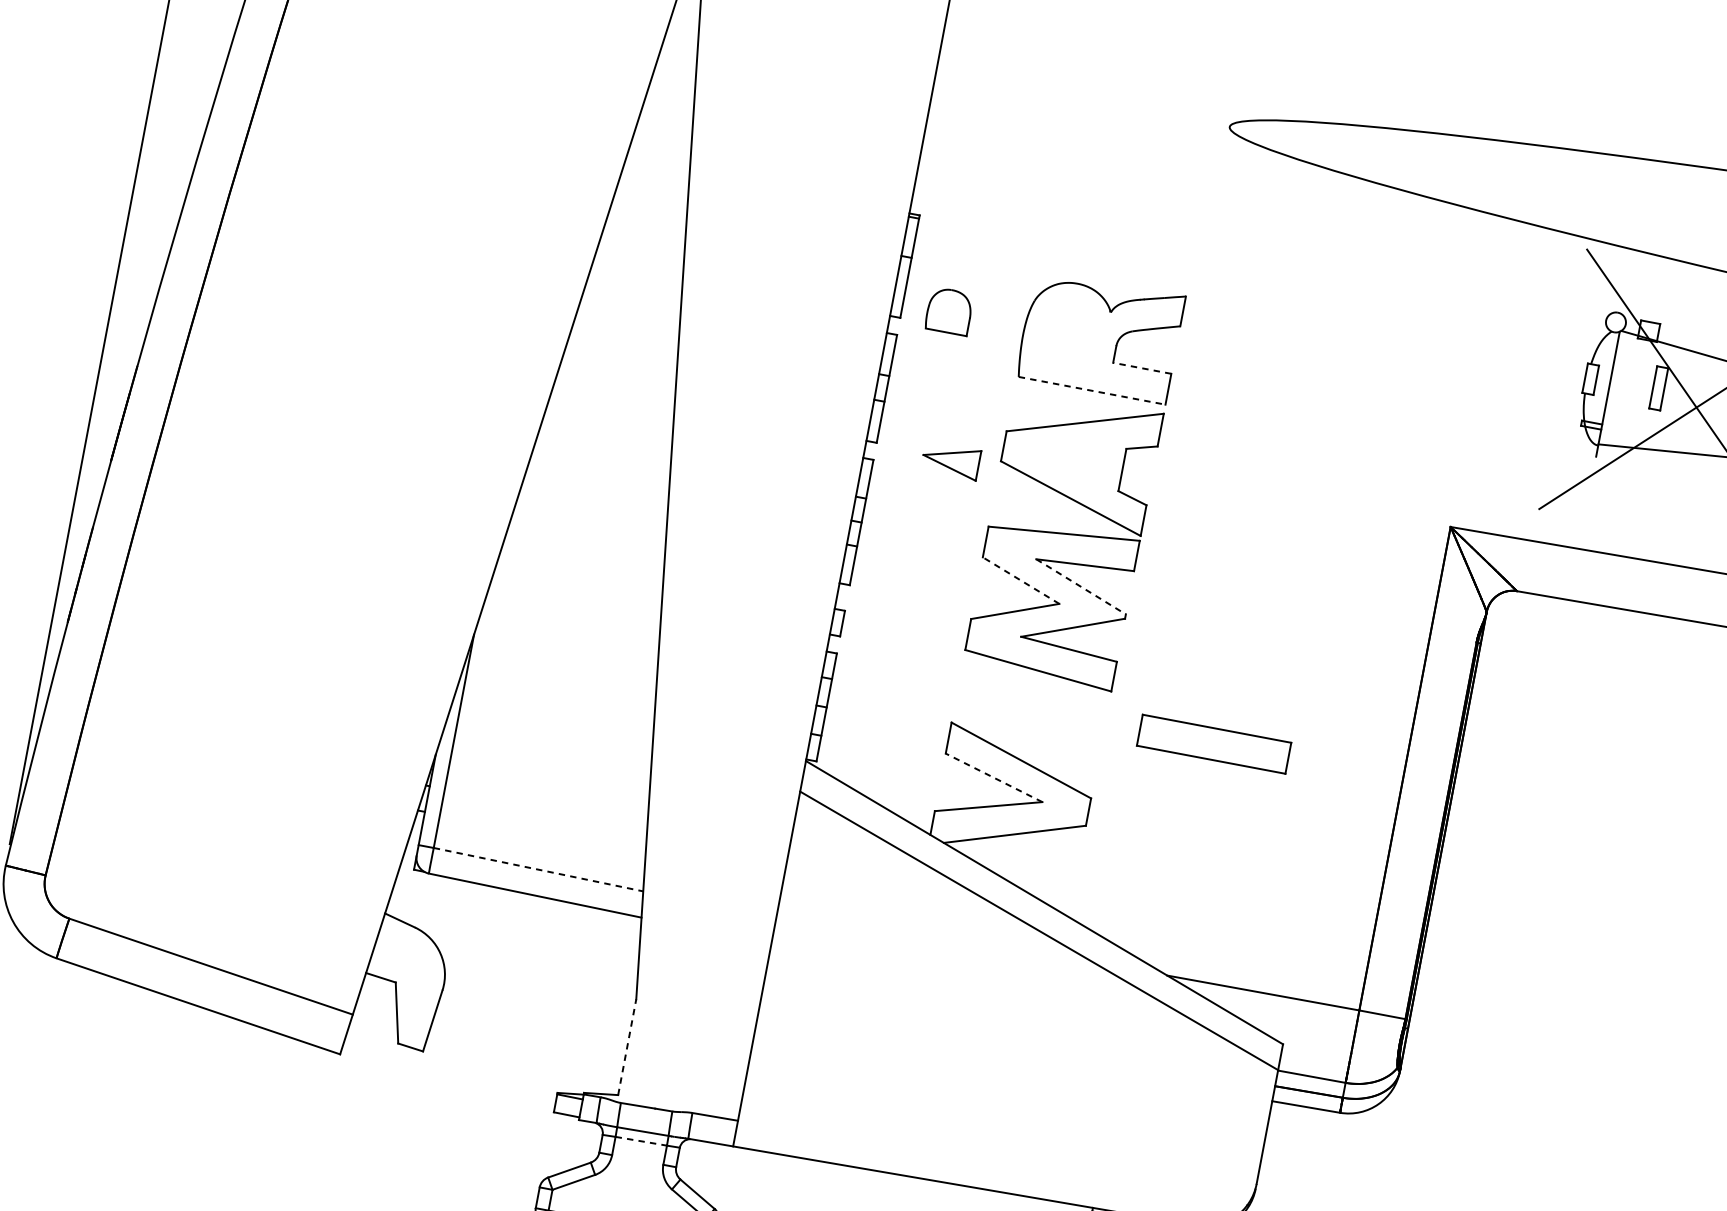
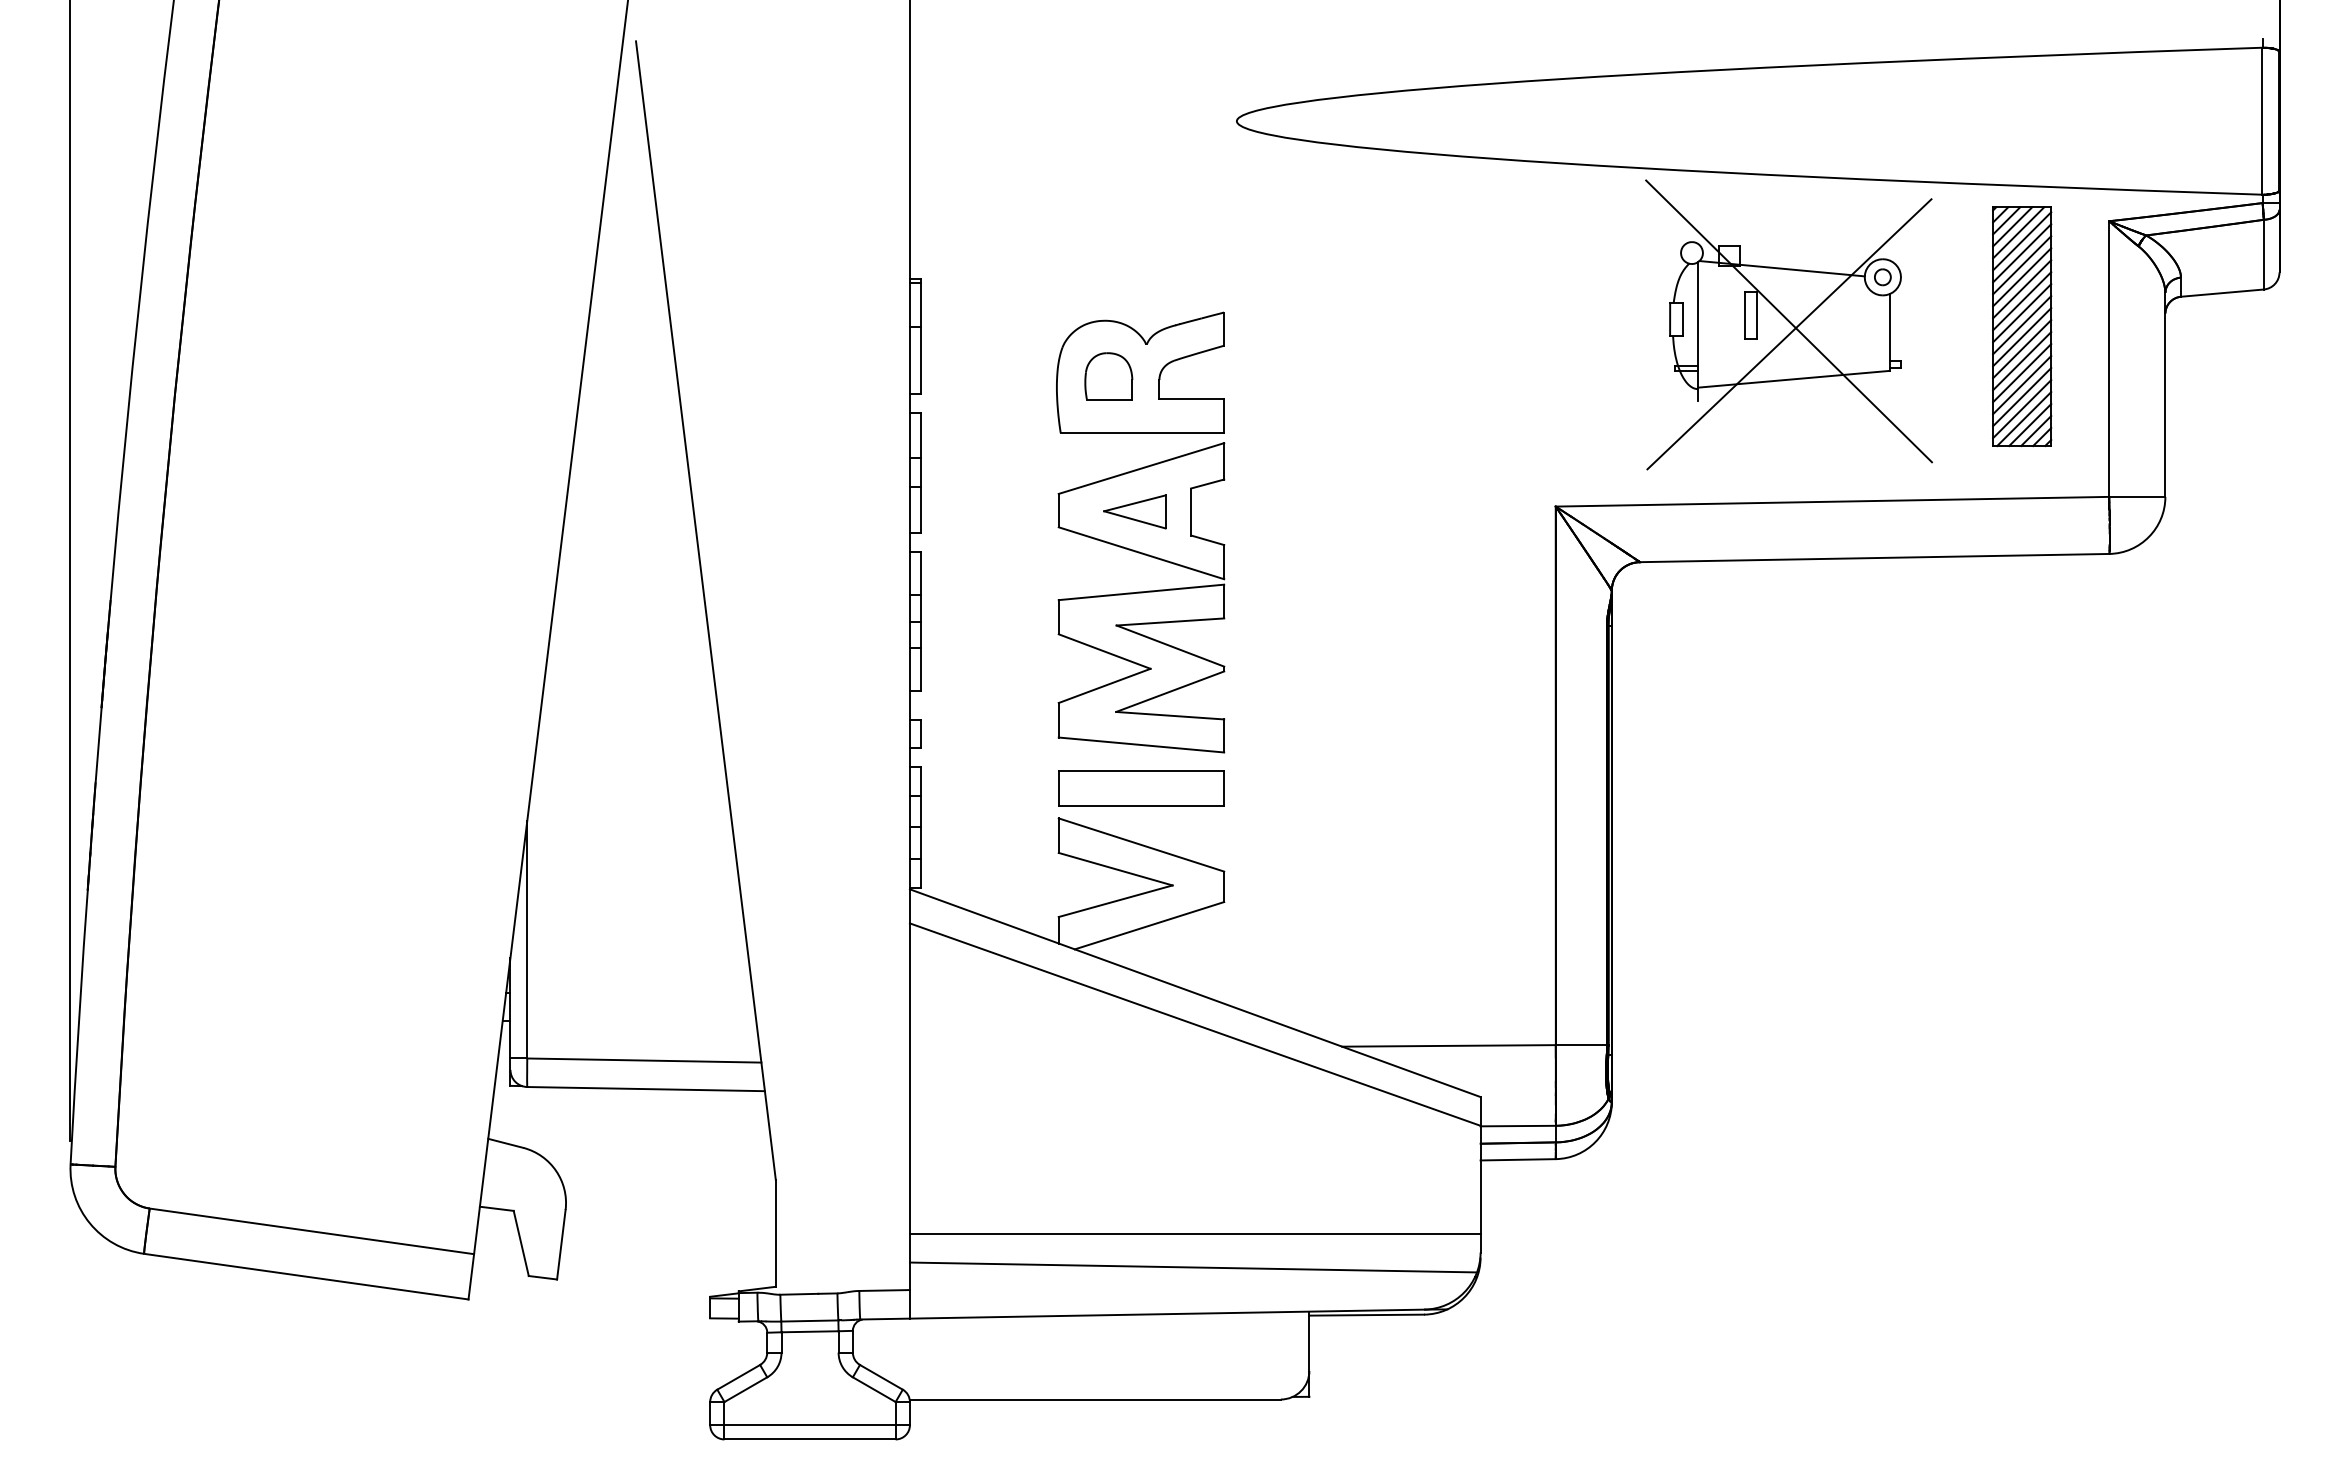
part: (949, 311) -> (1108, 376), moved
line: (1142, 368) -> (1191, 398), dashed -> solid
line: (1092, 390) -> (1142, 432), dashed -> solid
part: (950, 460) -> (1134, 511), moved
line: (1020, 580) -> (1104, 651), dashed -> solid
line: (1081, 587) -> (1170, 646), dashed -> solid
part: (1214, 744) -> (1141, 788), moved
line: (993, 778) -> (1115, 869), dashed -> solid
line: (538, 869) -> (644, 1060), dashed -> solid
line: (627, 1046) -> (775, 1232), dashed -> solid
line: (1002, 1119) -> (1194, 1234), added
line: (641, 1141) -> (810, 1331), dashed -> solid
line: (996, 1148) -> (1193, 1267), added

